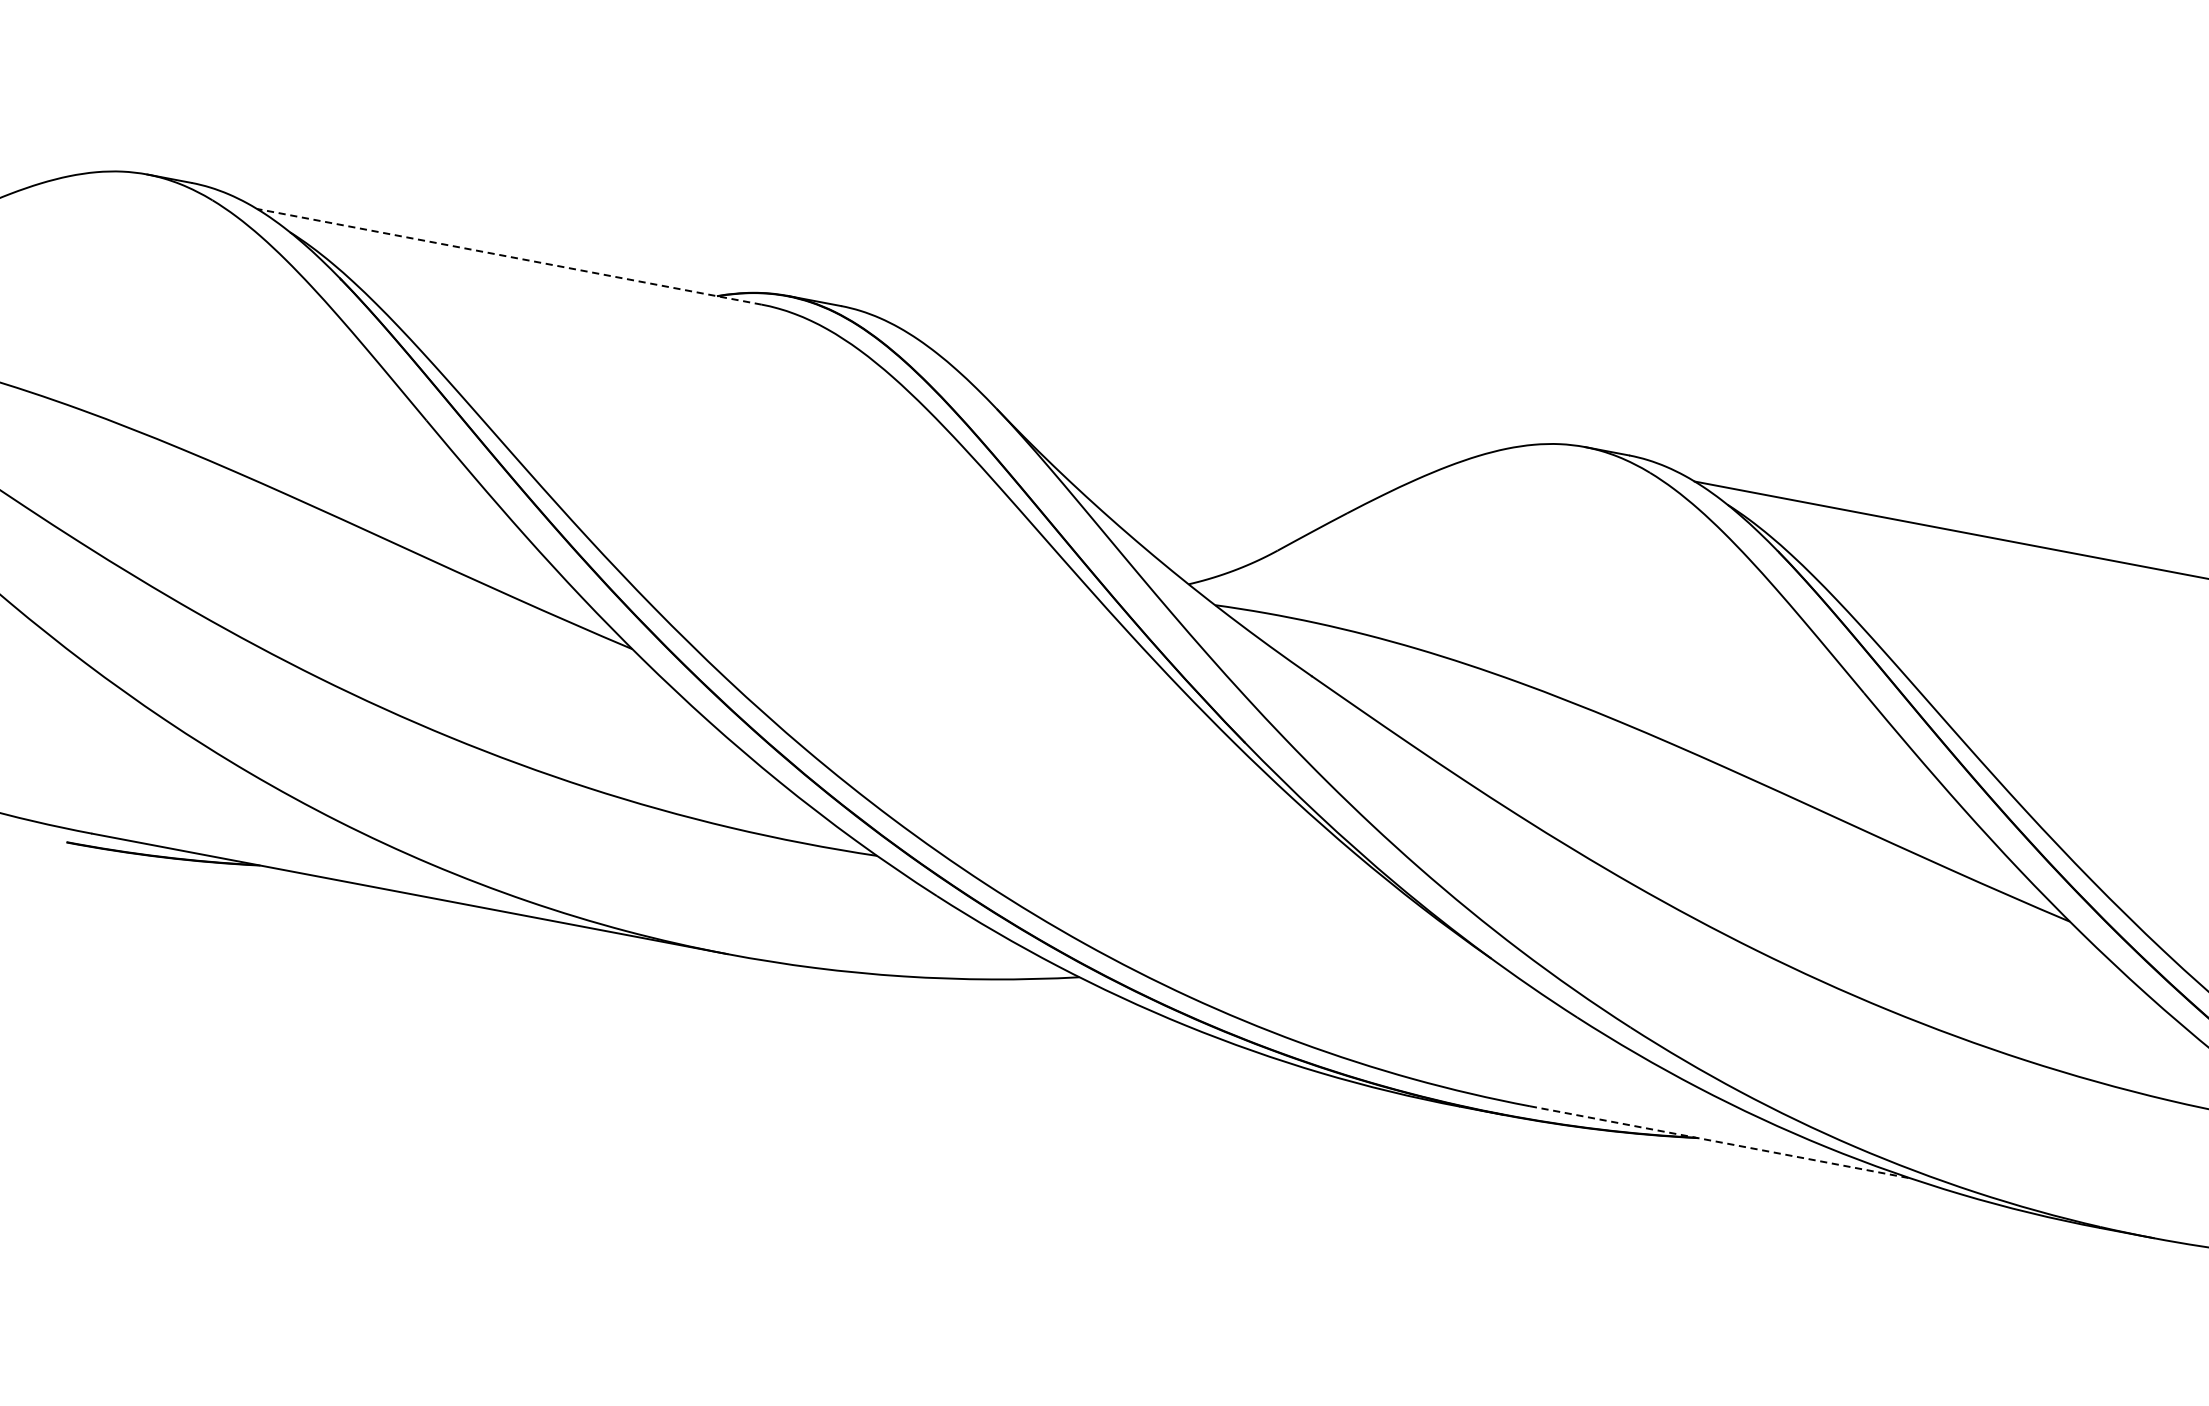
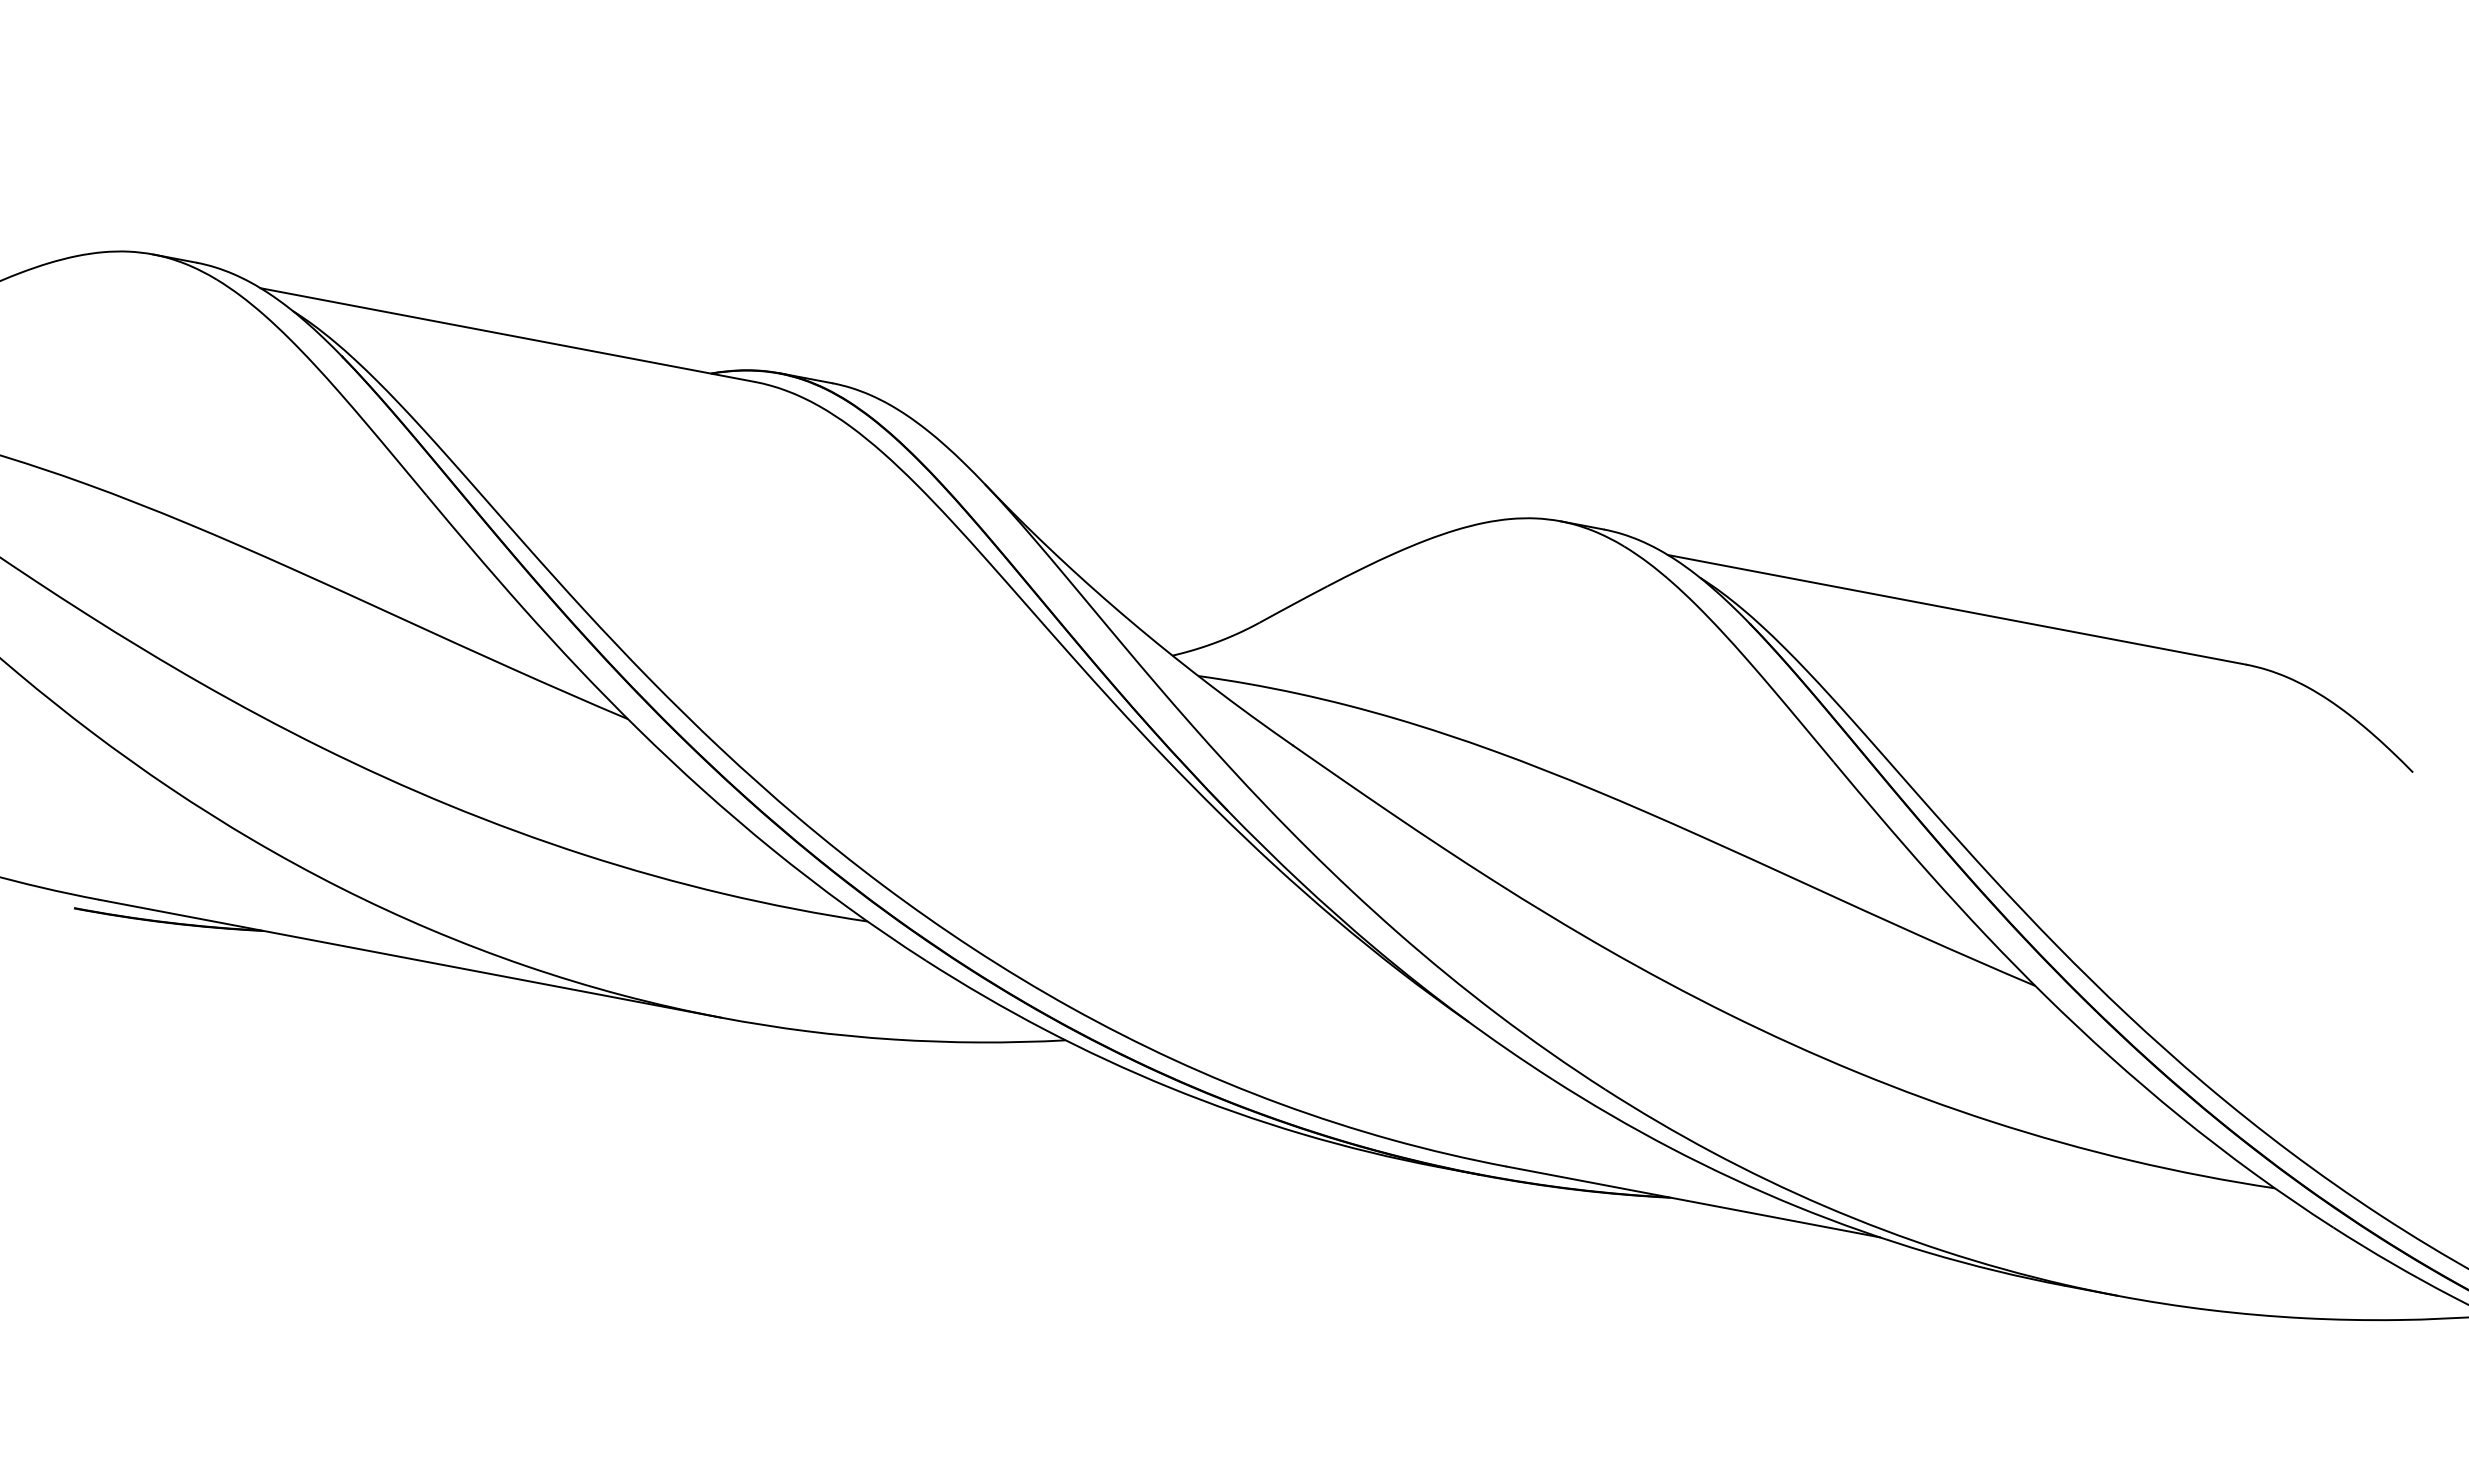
line: (509, 256) -> (507, 334), dashed -> solid
line: (1720, 1141) -> (1693, 1201), dashed -> solid

